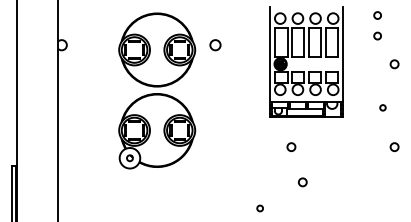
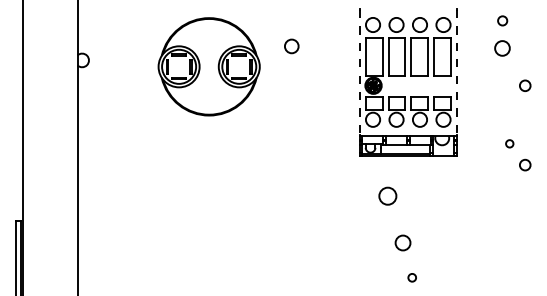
circle: (377, 35) -> (502, 47), size x1.6
circle: (215, 45) -> (291, 46), moved
line: (270, 54) -> (359, 72), solid -> dashed
line: (342, 54) -> (456, 72), solid -> dashed
part: (156, 130) -> (208, 174), removed
circle: (291, 146) -> (387, 195), size x1.6
circle: (394, 146) -> (525, 164), moved
circle: (302, 181) -> (402, 242), size x1.4
circle: (259, 208) -> (411, 277), moved

